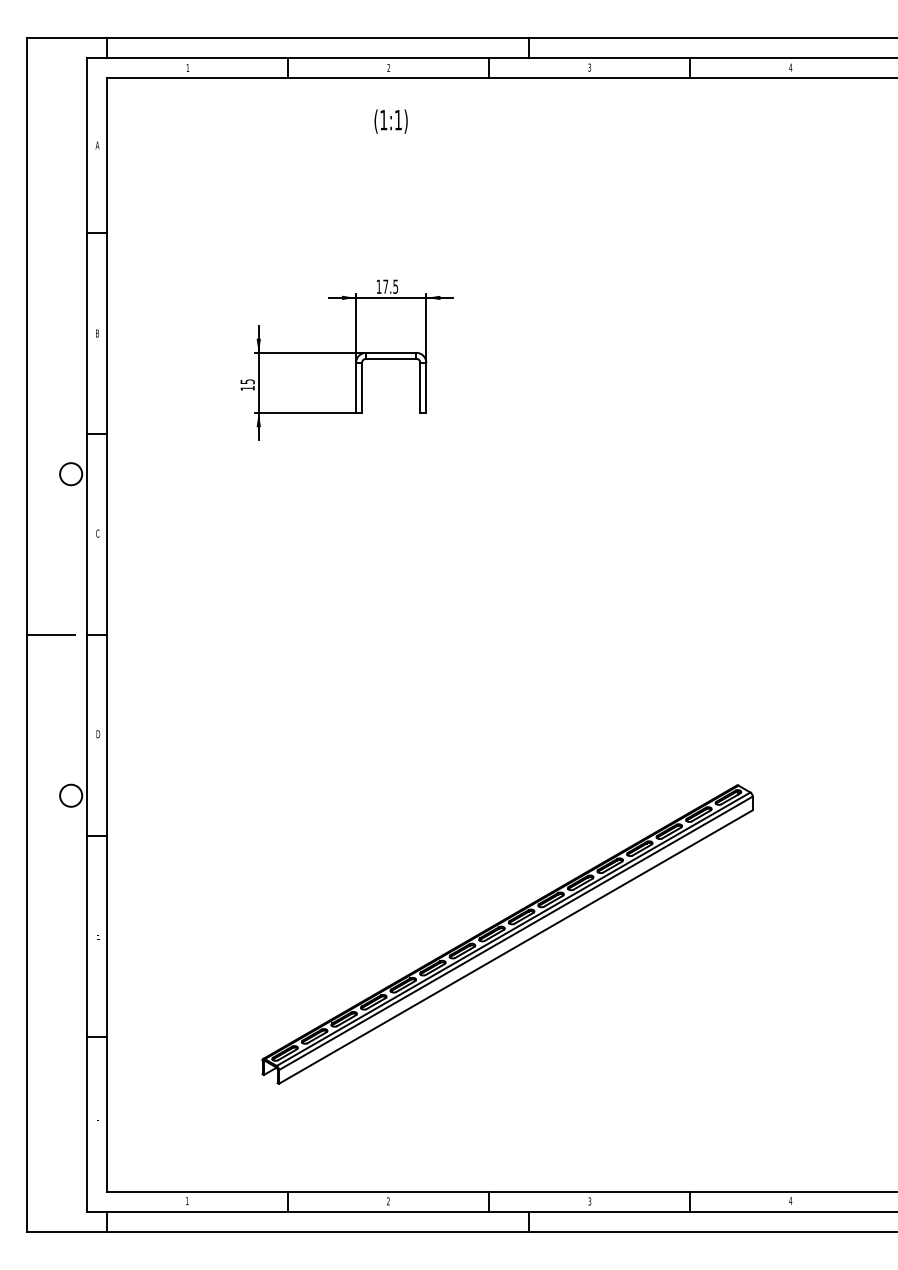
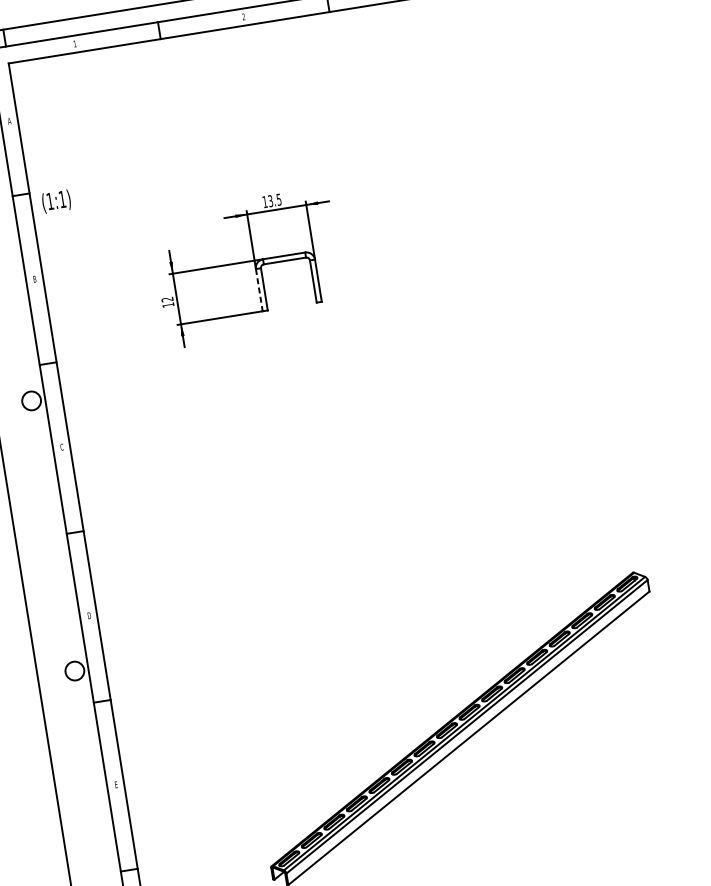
text: (390, 121) -> (56, 201), moved
text: (385, 286) -> (270, 200), 17.5 -> 13.5
text: (247, 381) -> (167, 299), 15 -> 12
line: (356, 388) -> (259, 290), solid -> dashed
line: (50, 635) -> (35, 539), removed

